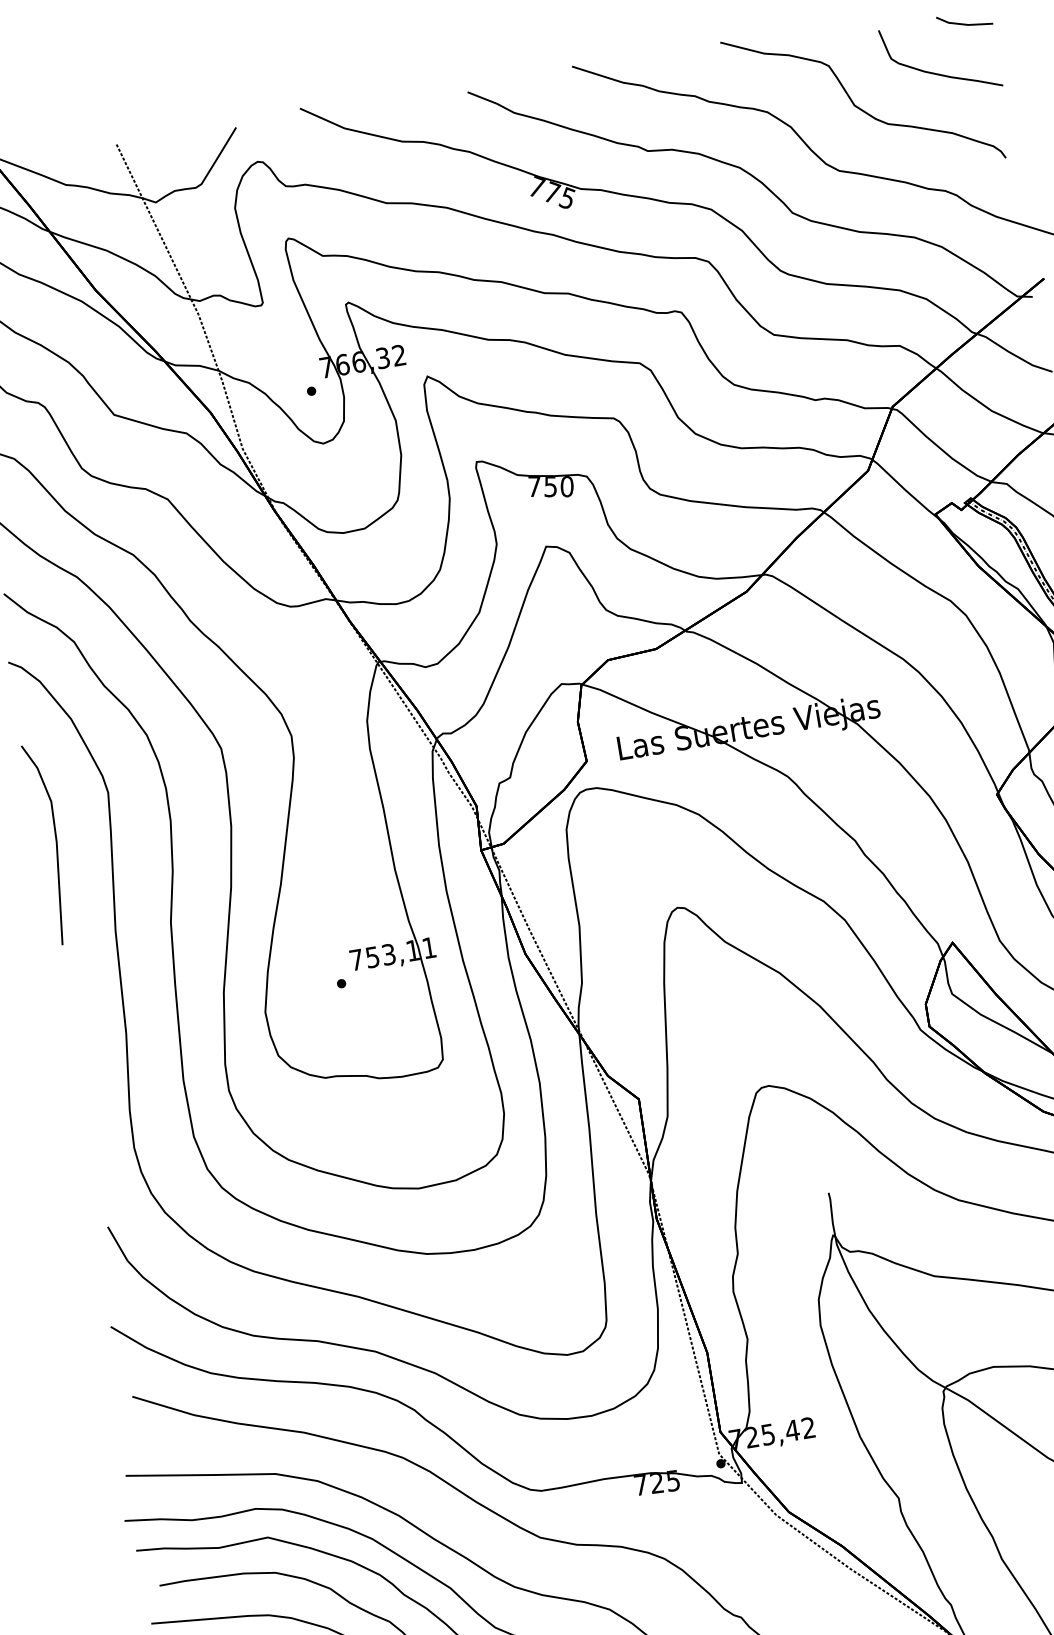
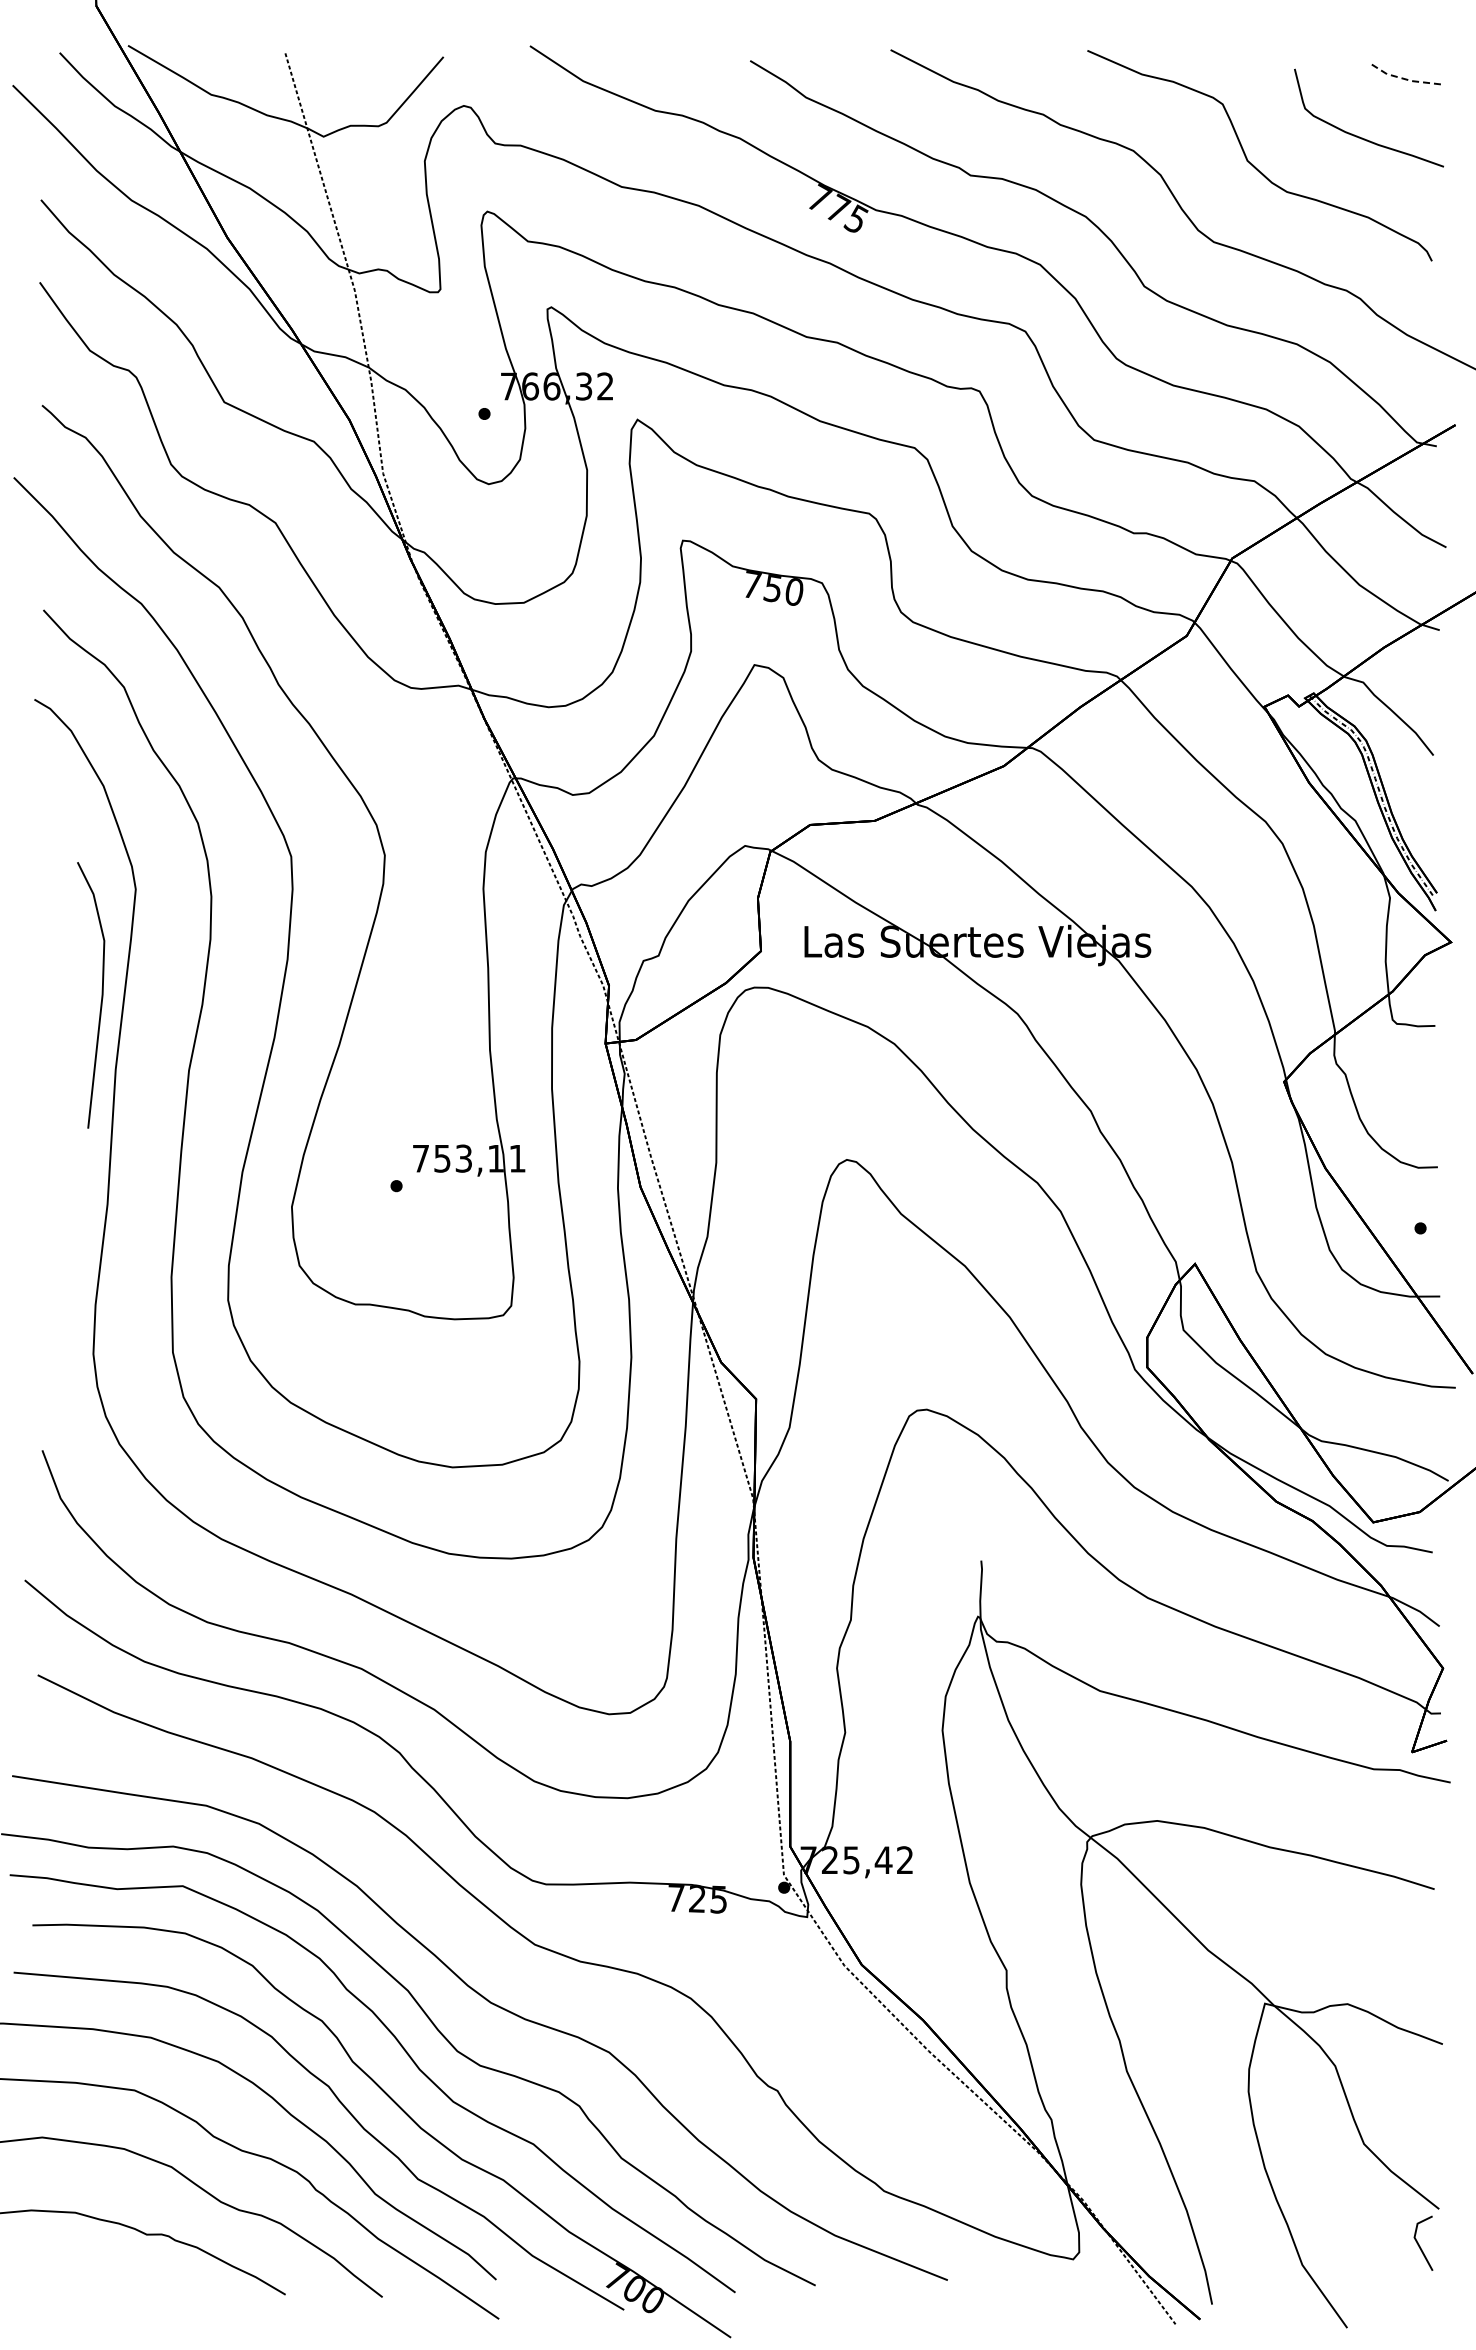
line: (964, 24) -> (1407, 79), solid -> dashed
line: (56, 843) -> (101, 995), moved

